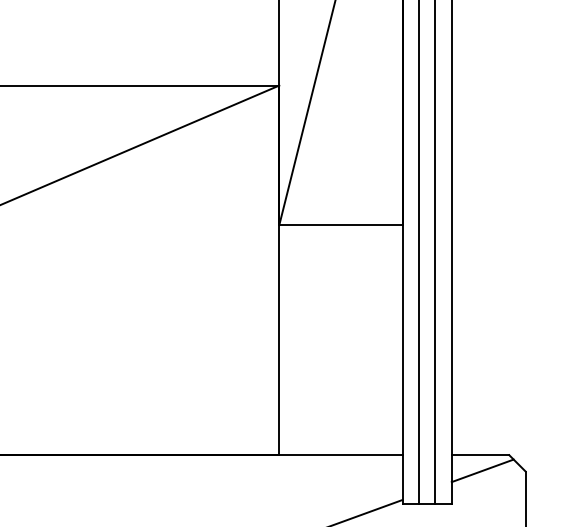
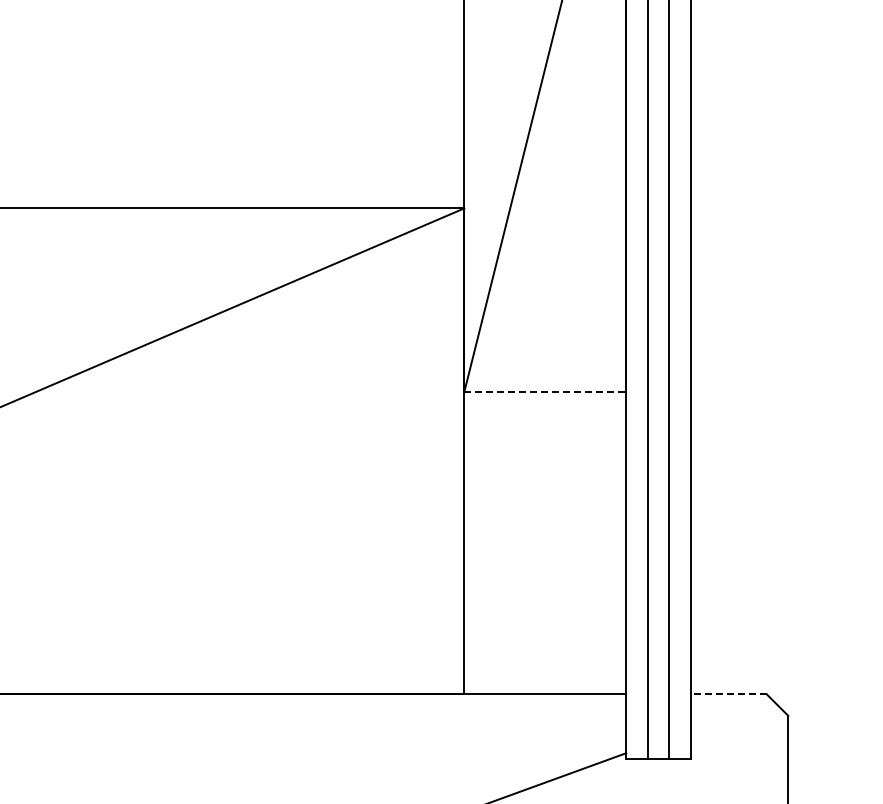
line: (341, 224) -> (545, 391), solid -> dashed
line: (480, 455) -> (728, 694), solid -> dashed
line: (482, 470) -> (731, 714), removed

